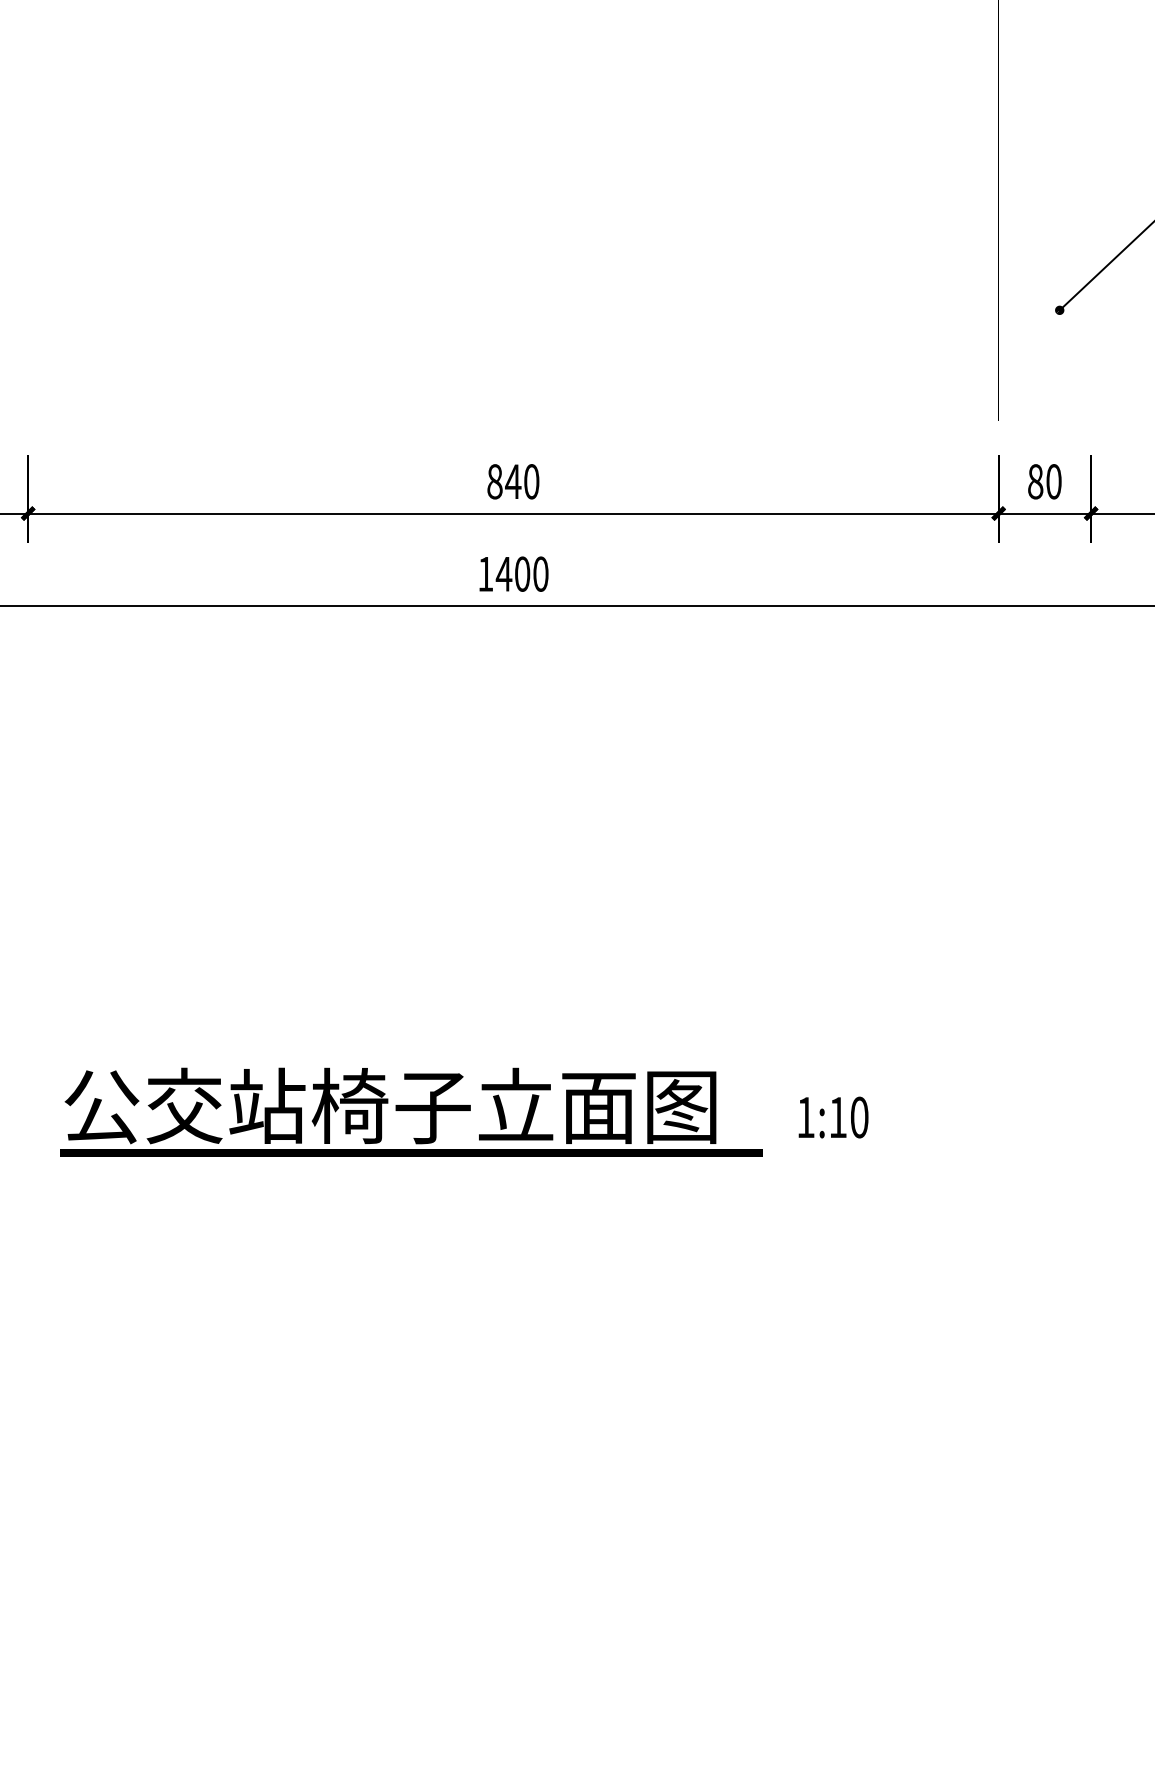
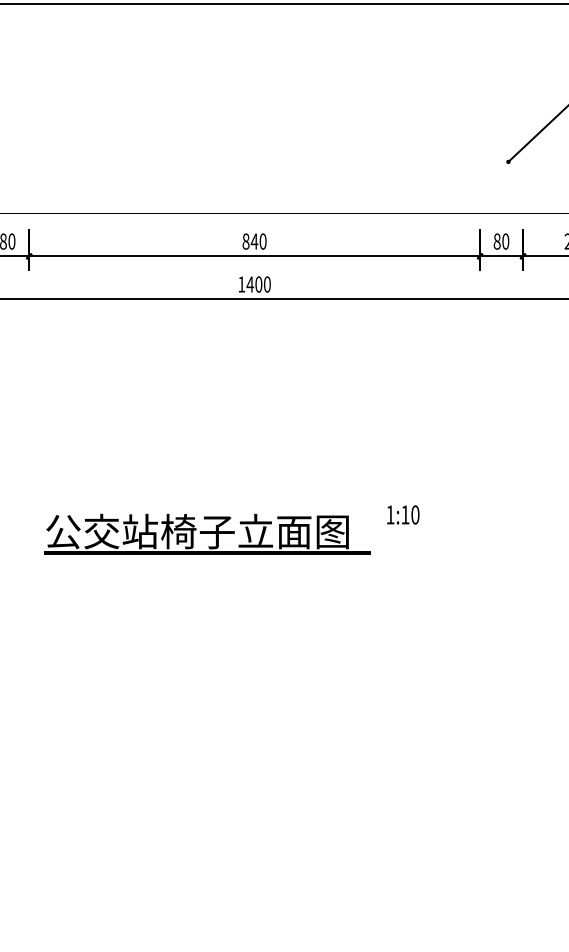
text: (833, 1116) -> (403, 514), moved

